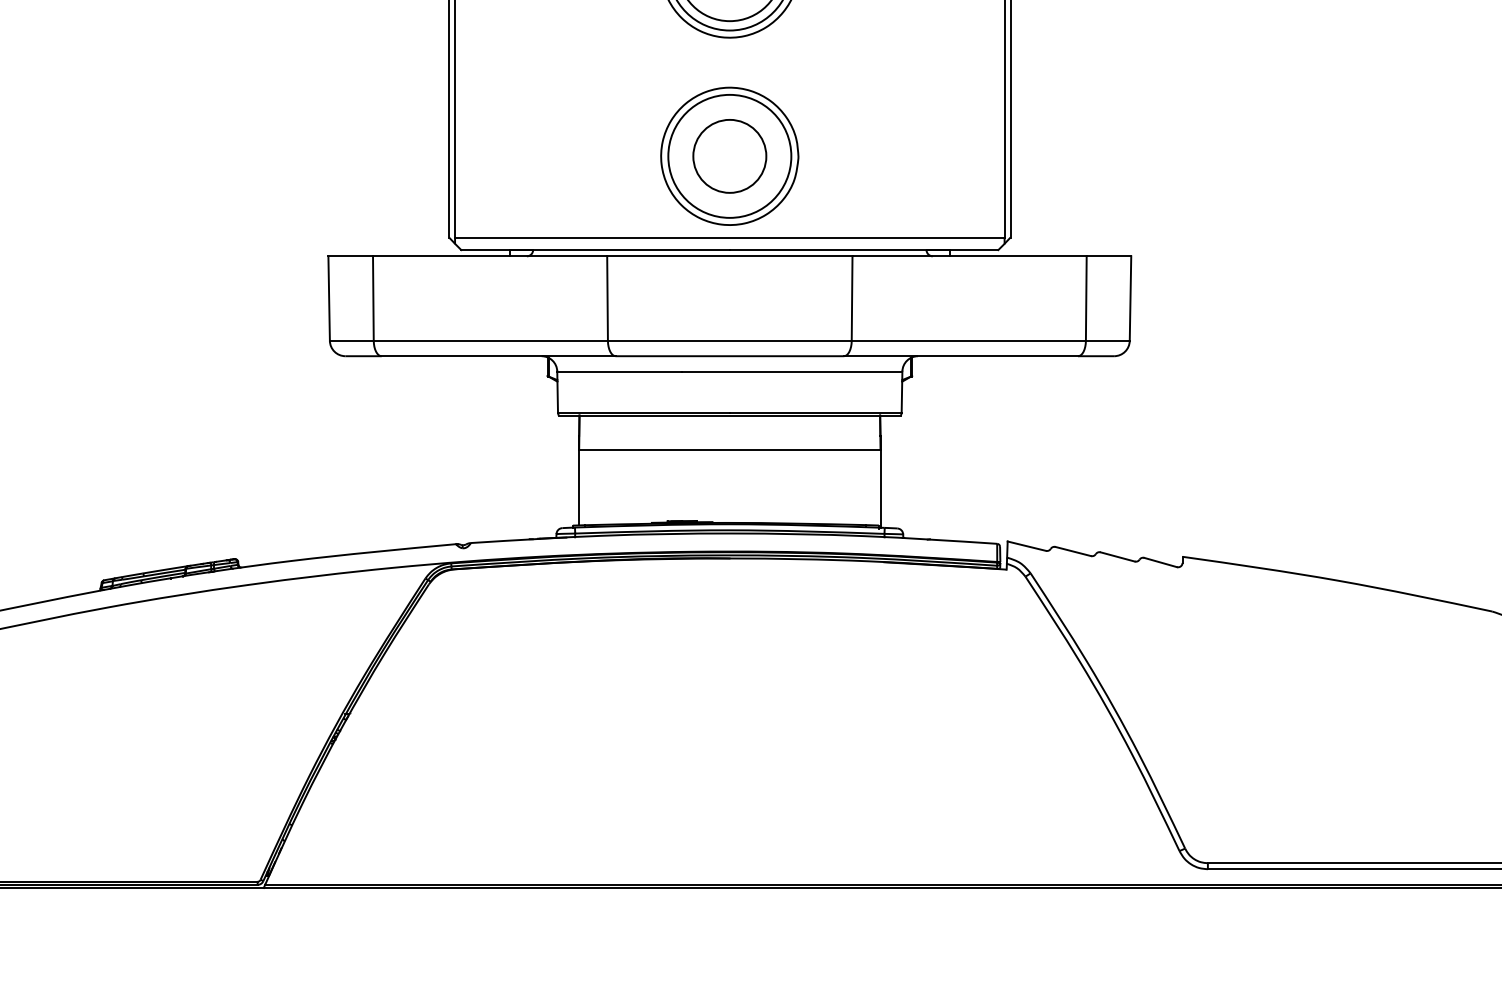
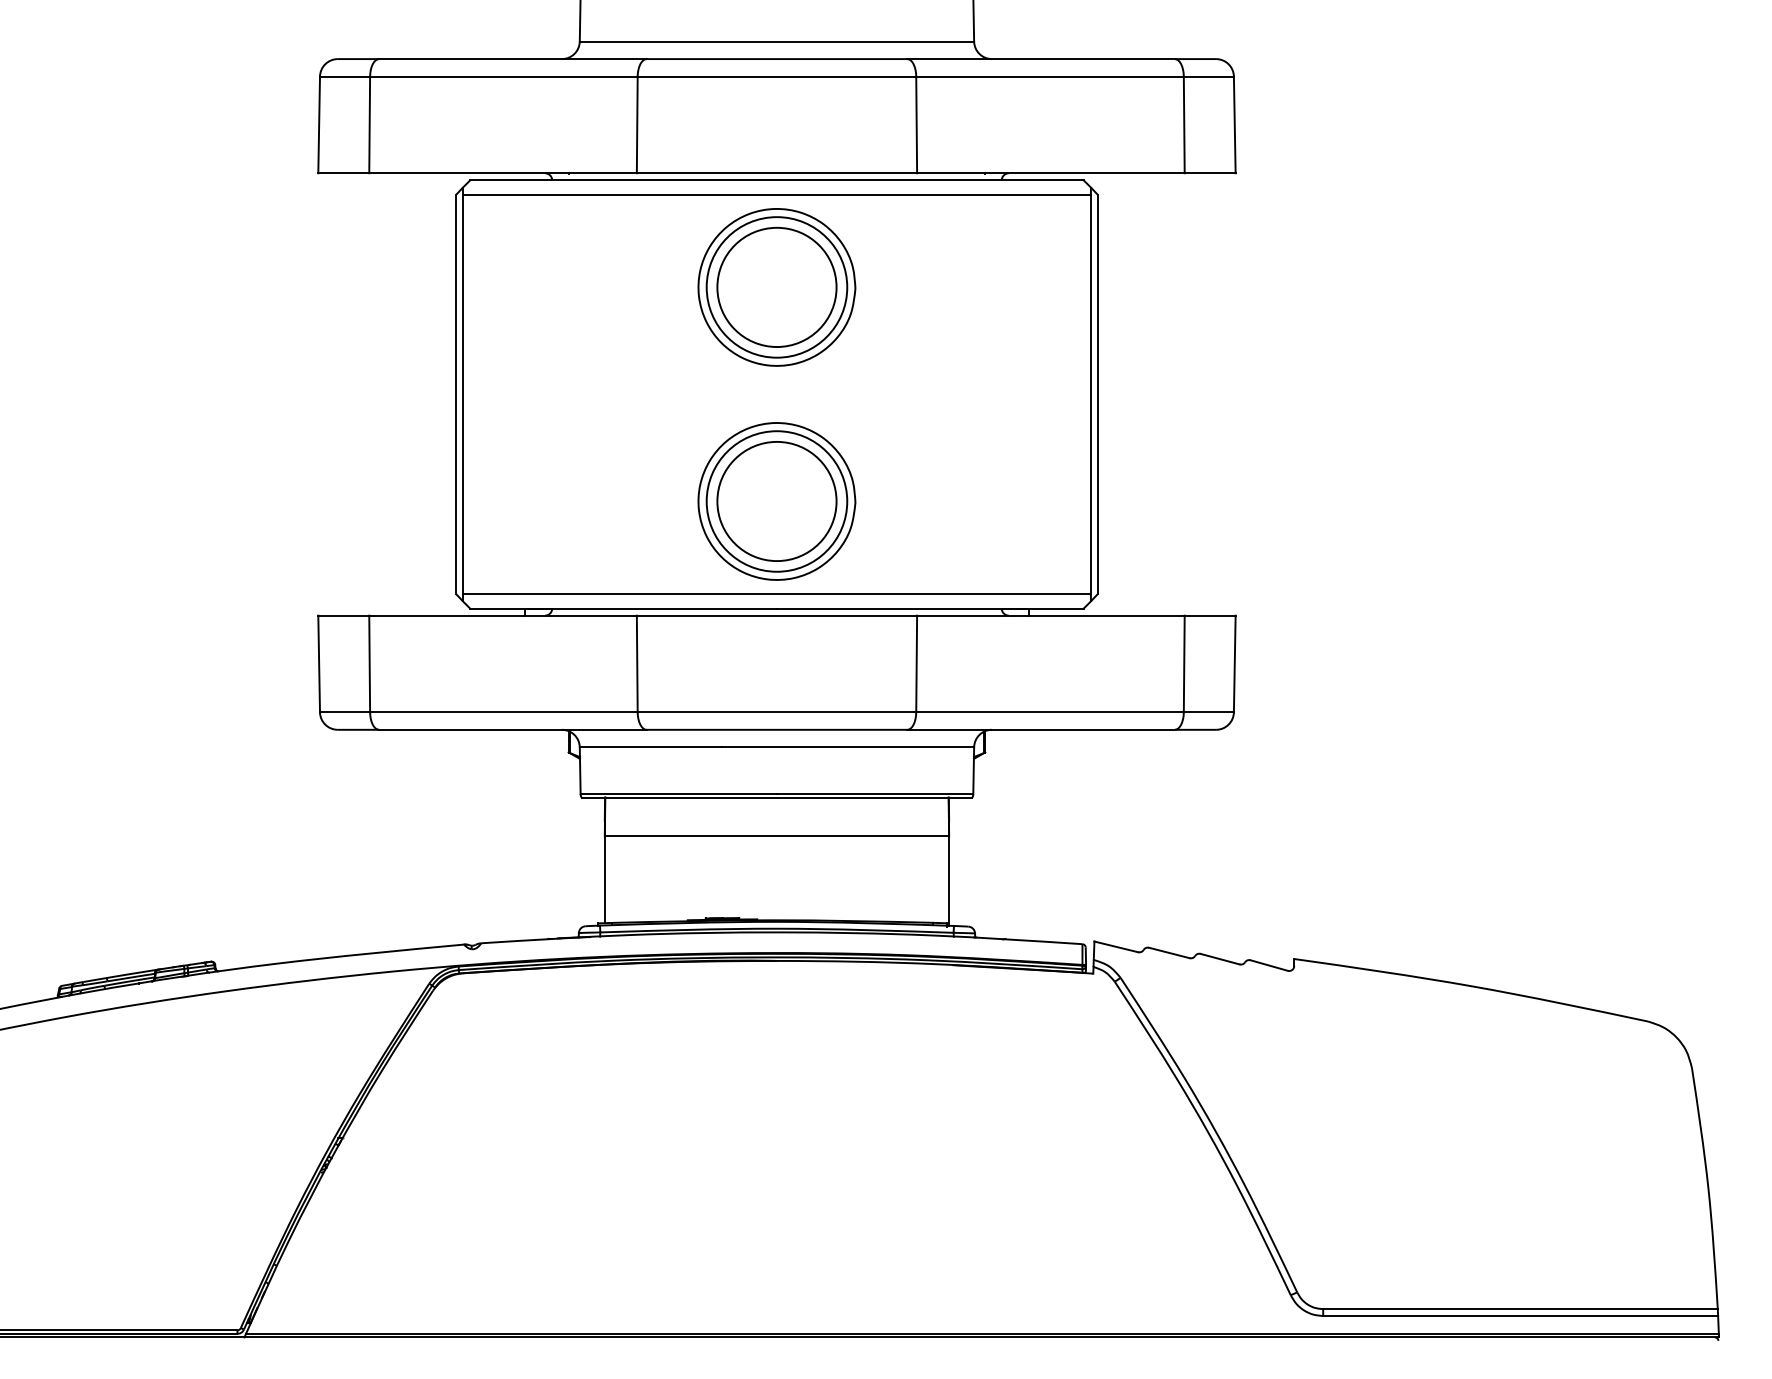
circle: (729, 156) -> (776, 501), size x1.43

